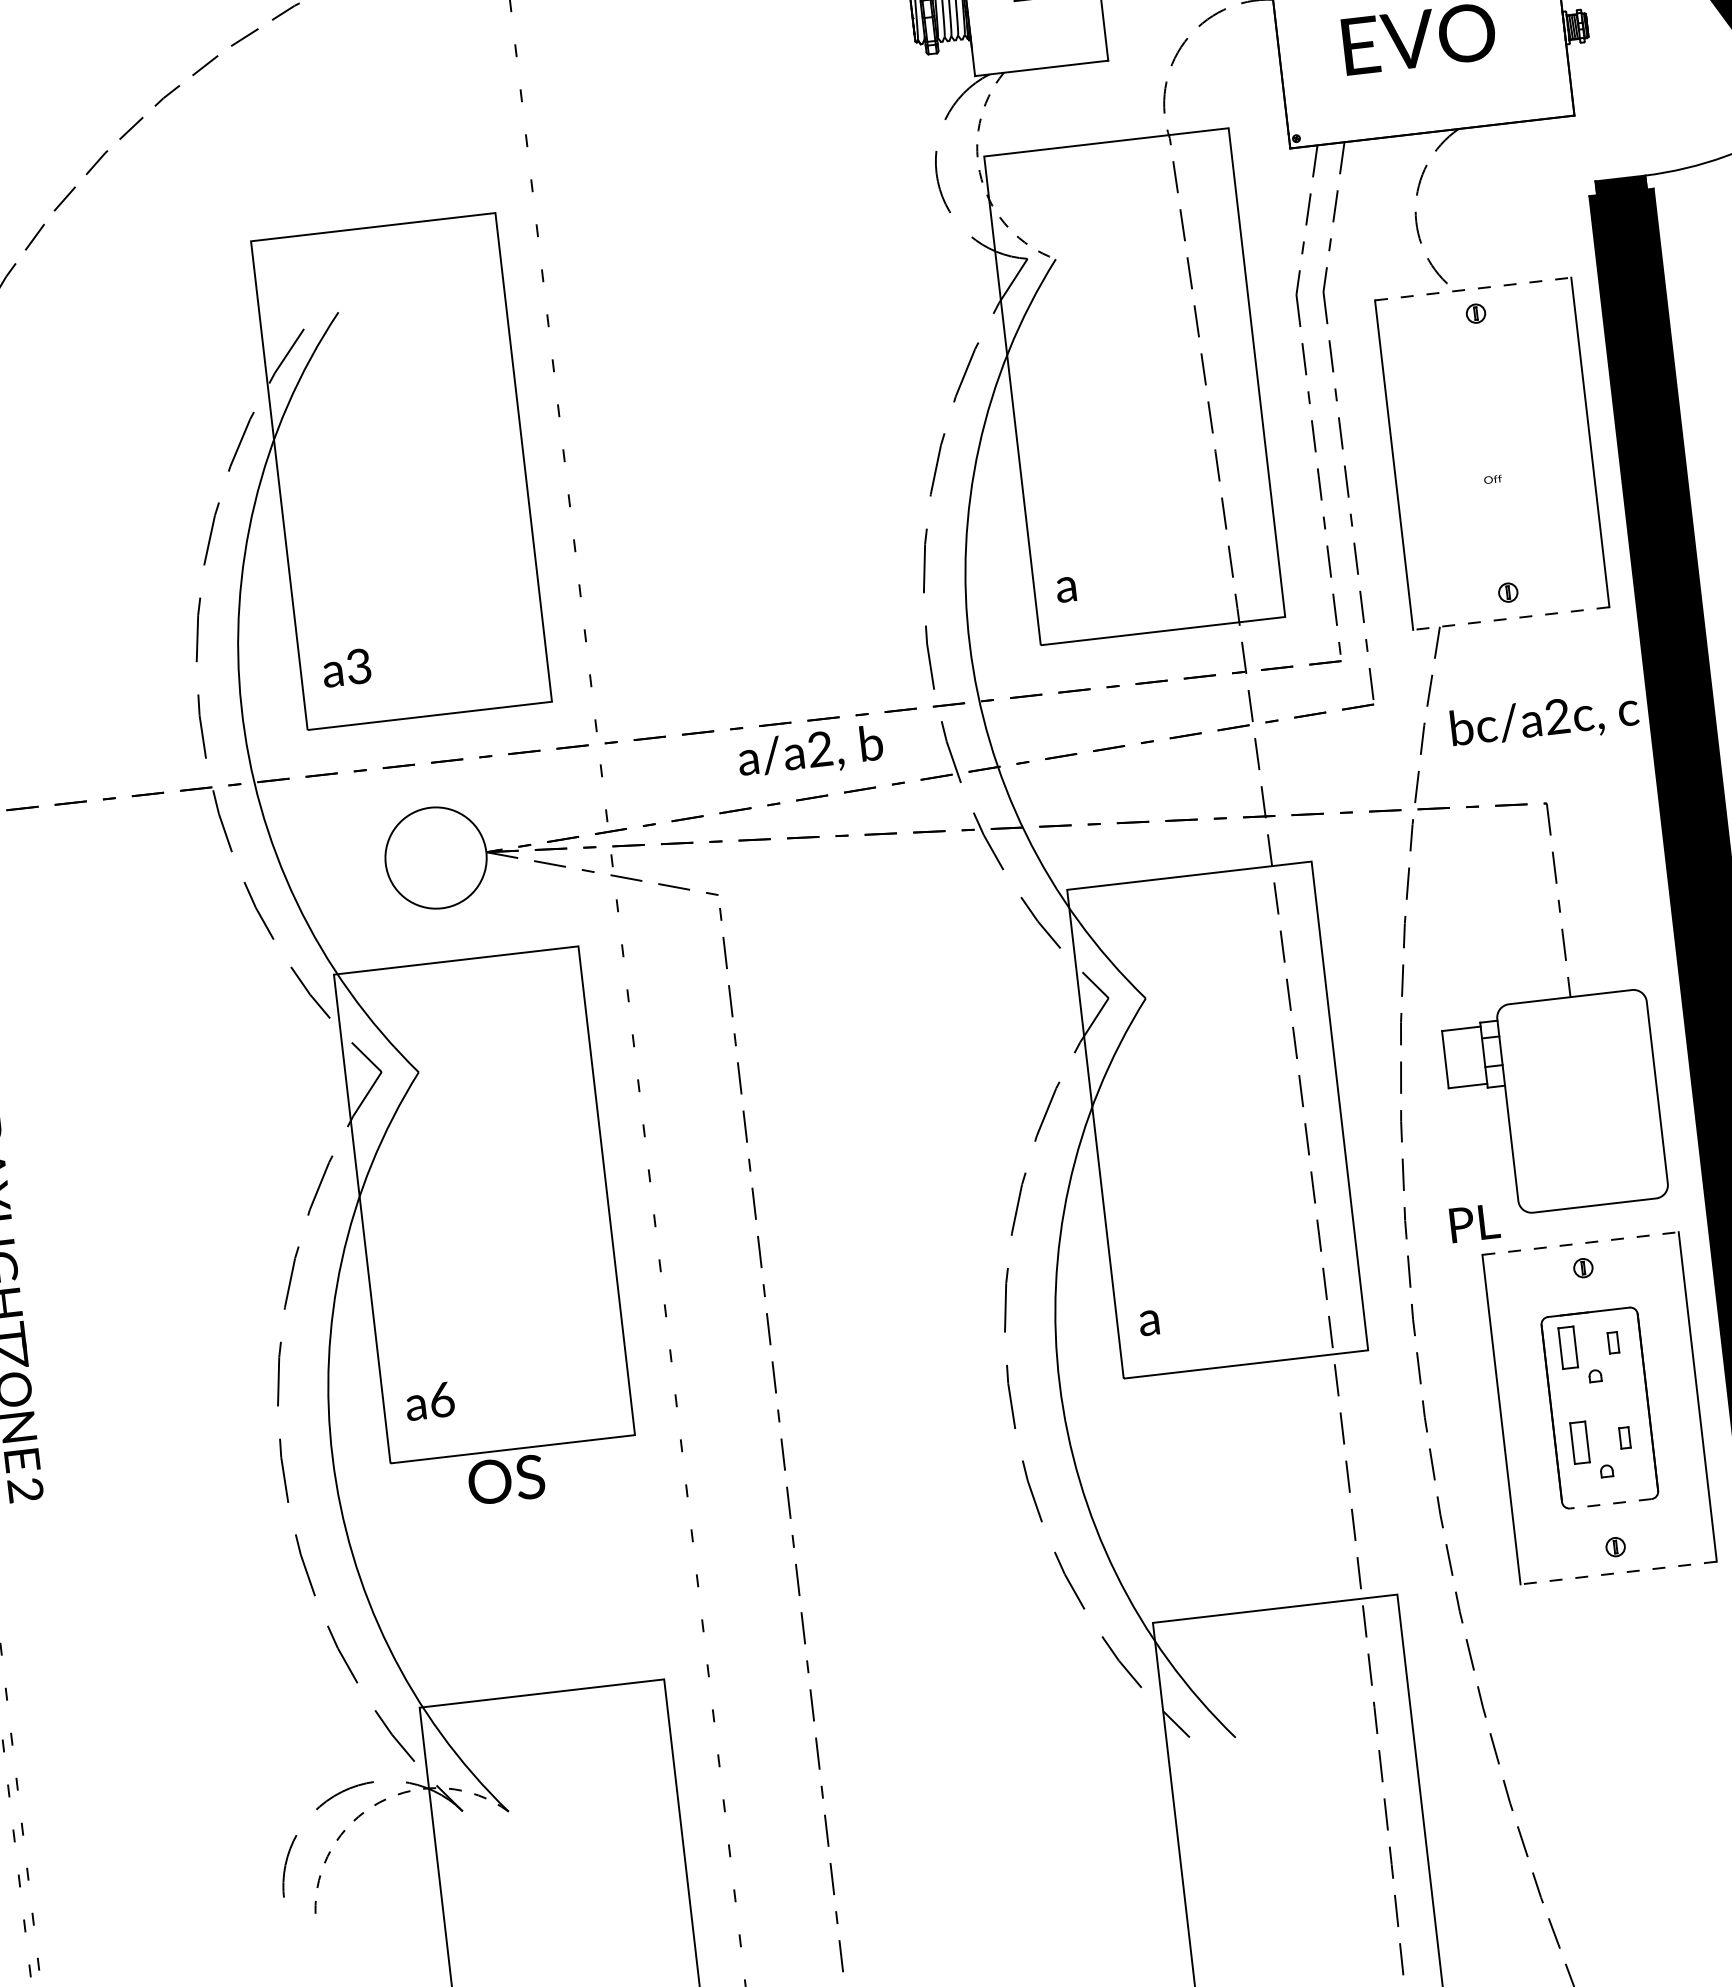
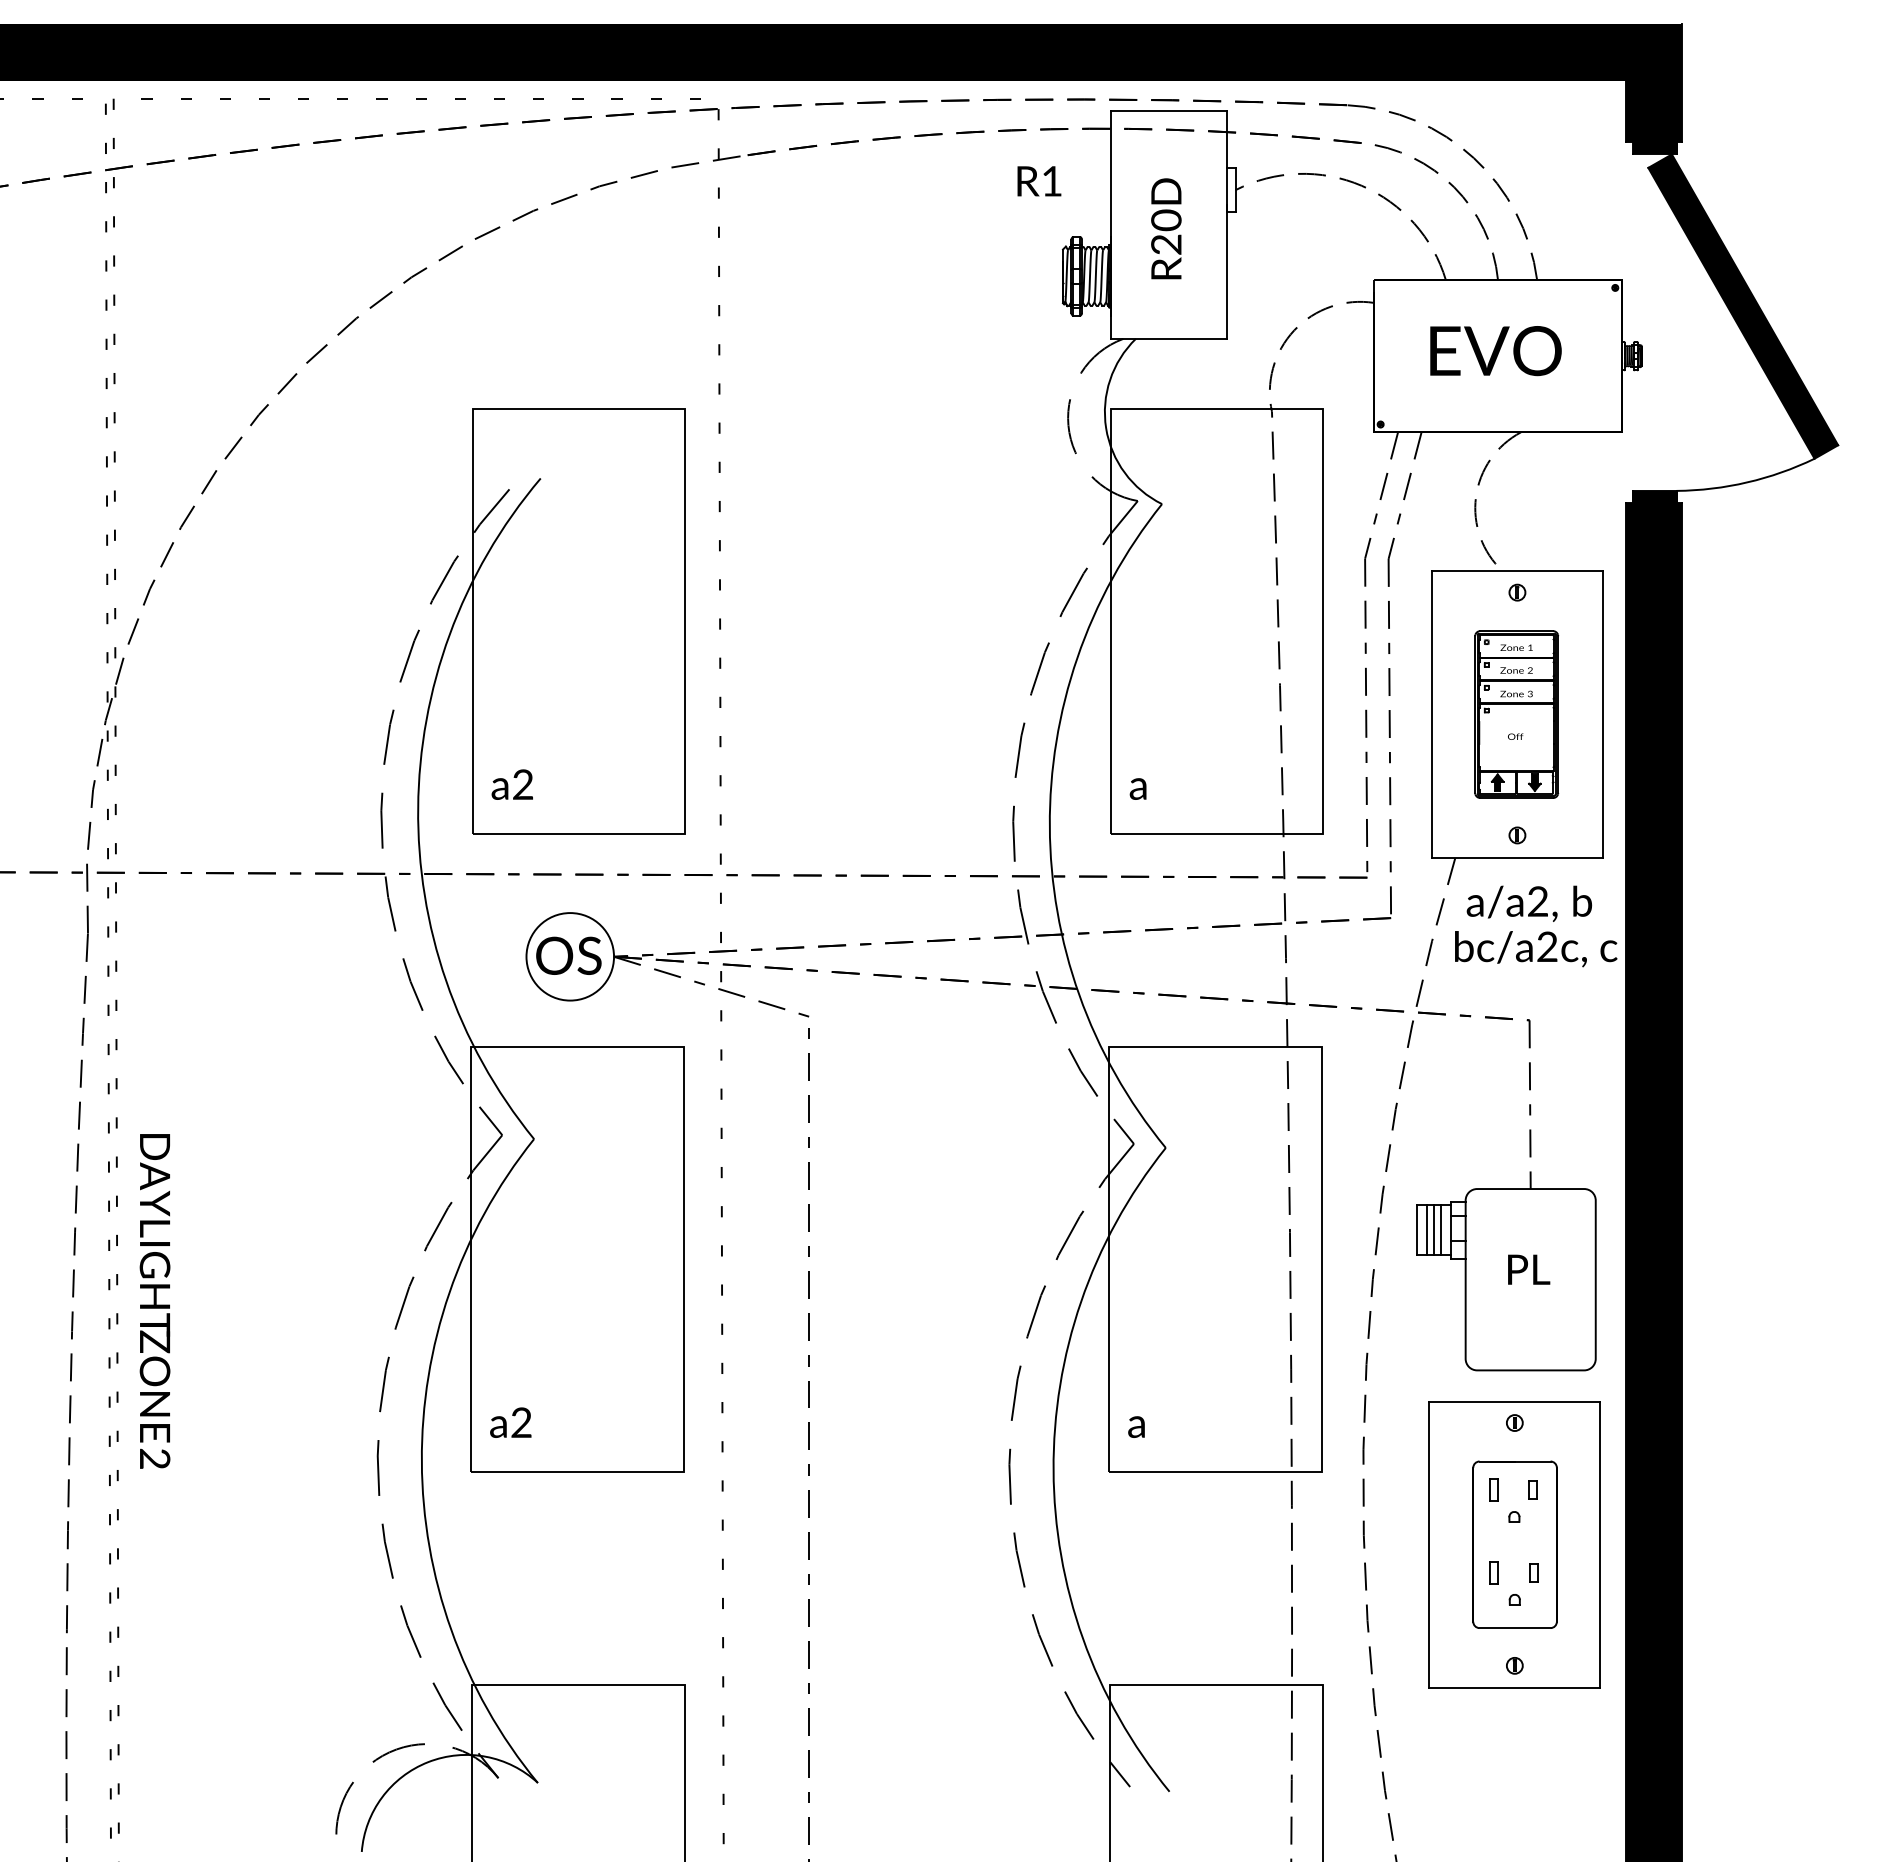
arc: (981, 179) -> (1106, 428), dashed -> solid
line: (1473, 289) -> (1517, 571), dashed -> solid
part: (1491, 453) -> (1516, 714), added
line: (1510, 619) -> (1516, 858), dashed -> solid
text: (358, 668) -> (522, 786), a3 -> a2
text: (810, 752) -> (1529, 903), moved
line: (1472, 1056) -> (1440, 1230), added
line: (1464, 1057) -> (1433, 1230), added
line: (1456, 1058) -> (1426, 1230), added
text: (1475, 1222) -> (1529, 1269), moved
line: (1581, 1243) -> (1515, 1401), dashed -> solid
part: (1567, 1347) -> (1493, 1489), size x0.62
text: (441, 1399) -> (521, 1422), a6 -> a2
part: (1578, 1442) -> (1493, 1572), size x0.62
text: (505, 1479) -> (568, 955), moved
line: (1610, 1504) -> (1514, 1628), dashed -> solid
line: (1618, 1573) -> (1514, 1688), dashed -> solid
arc: (380, 1802) -> (428, 1762), dashed -> solid

